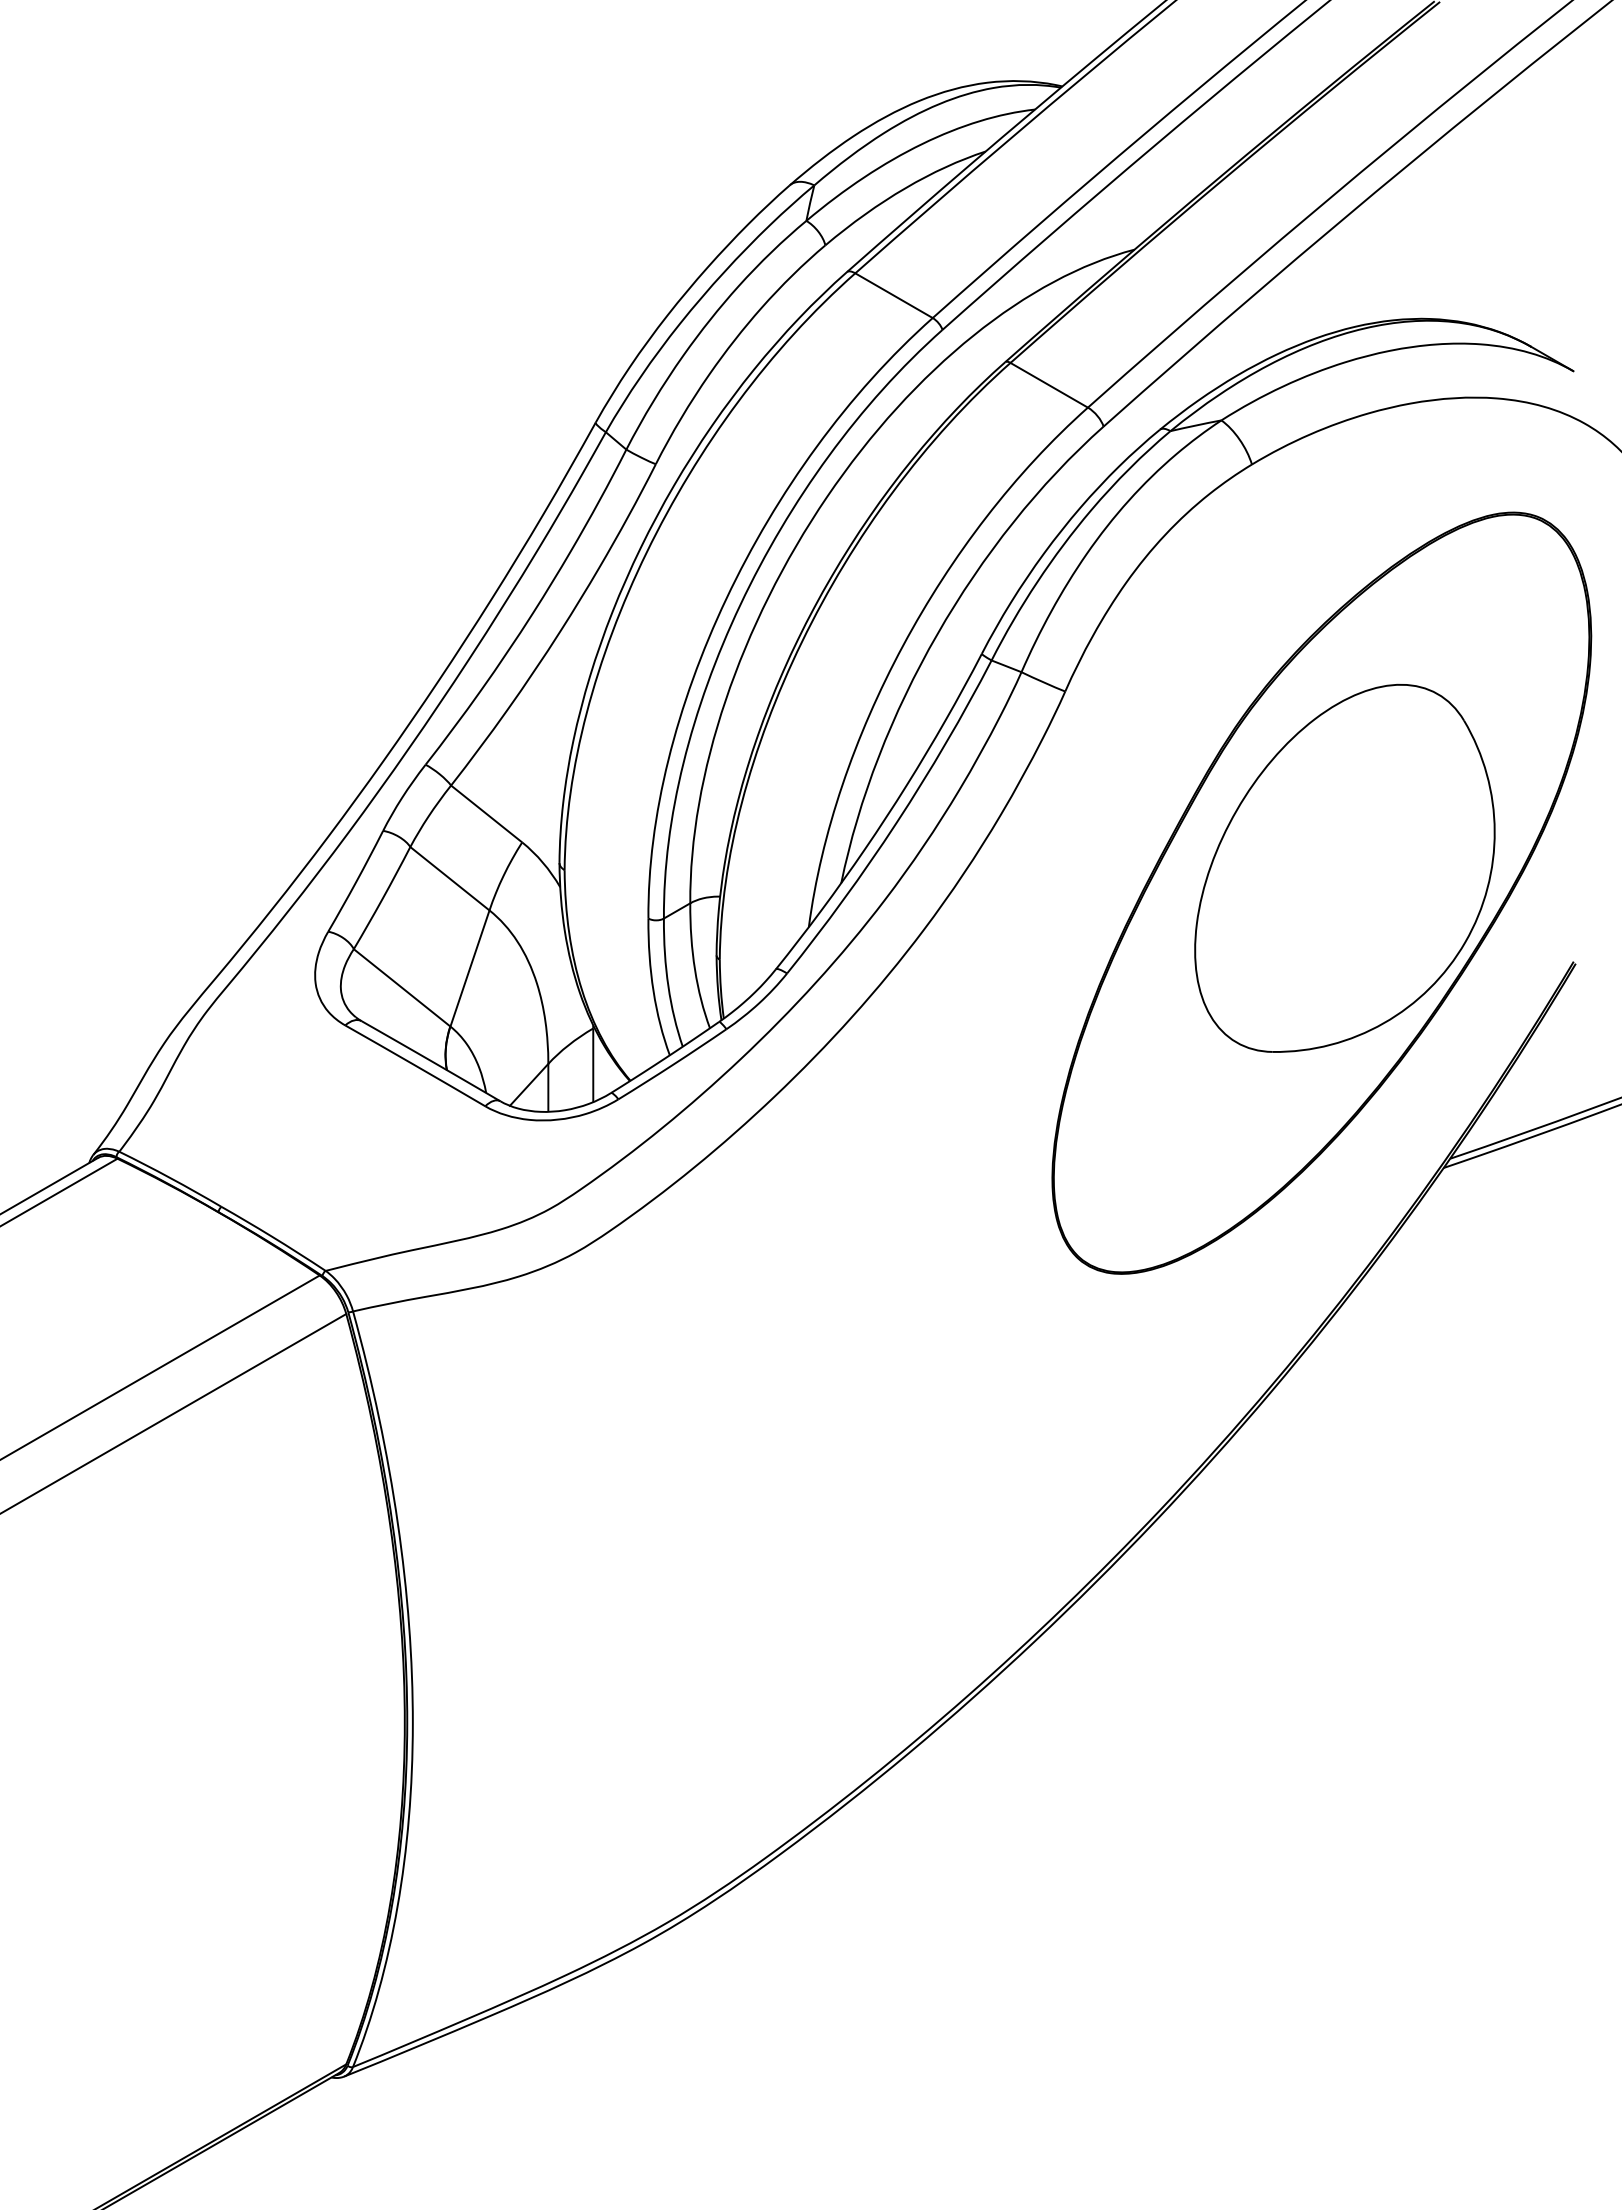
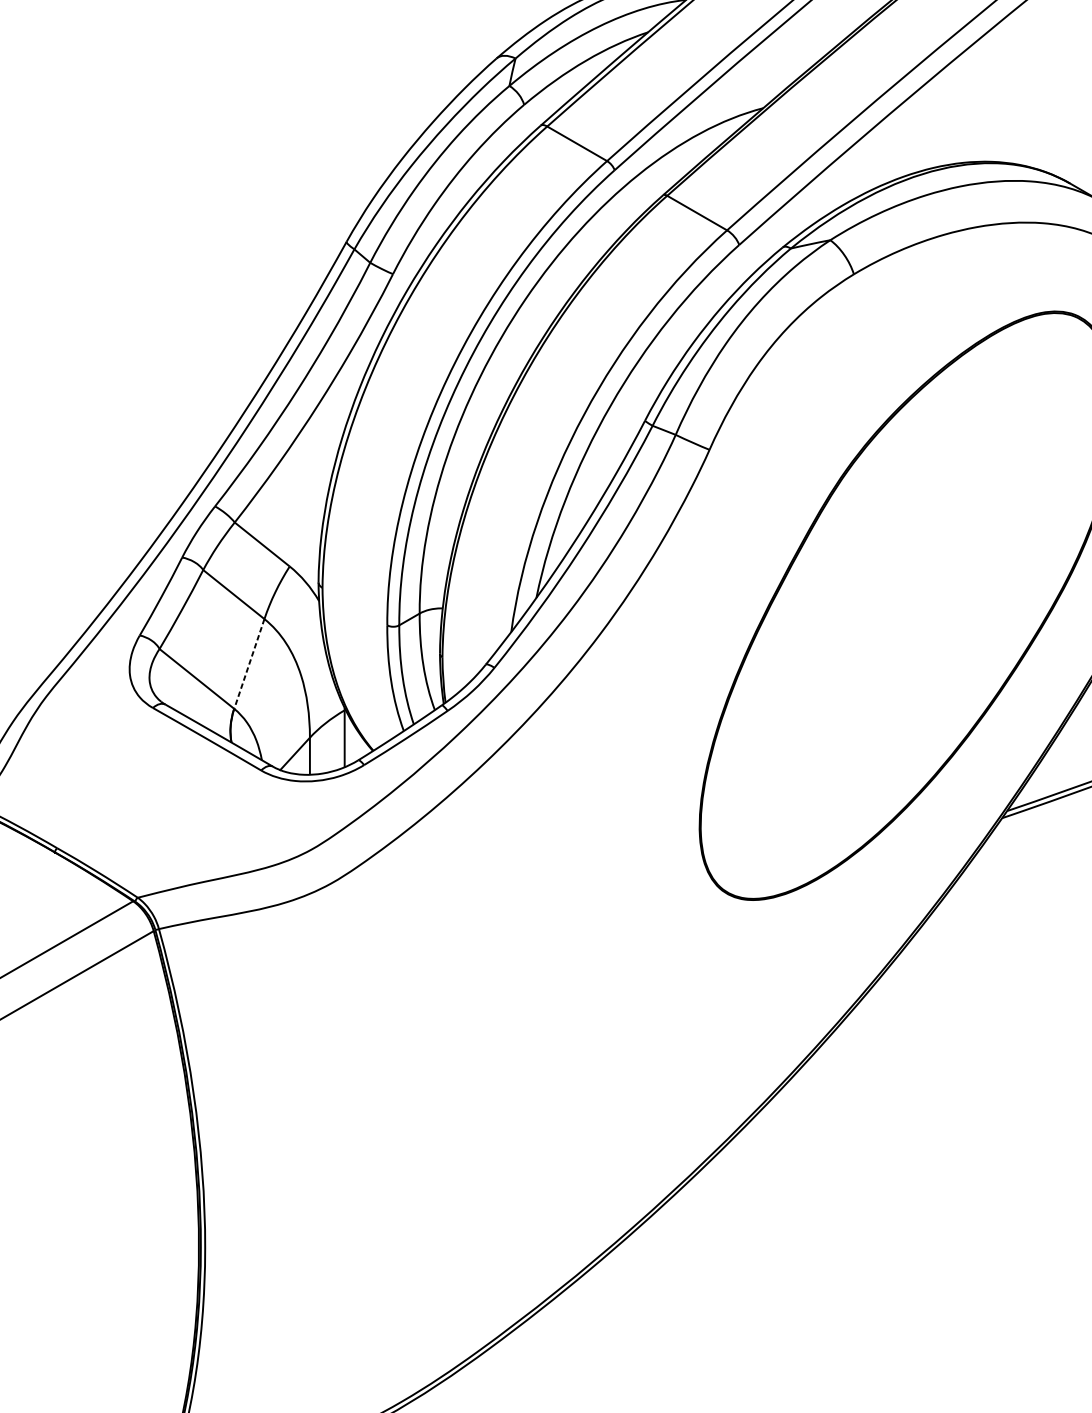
part: (1344, 867) -> (925, 585), removed
line: (469, 969) -> (248, 664), solid -> dashed

